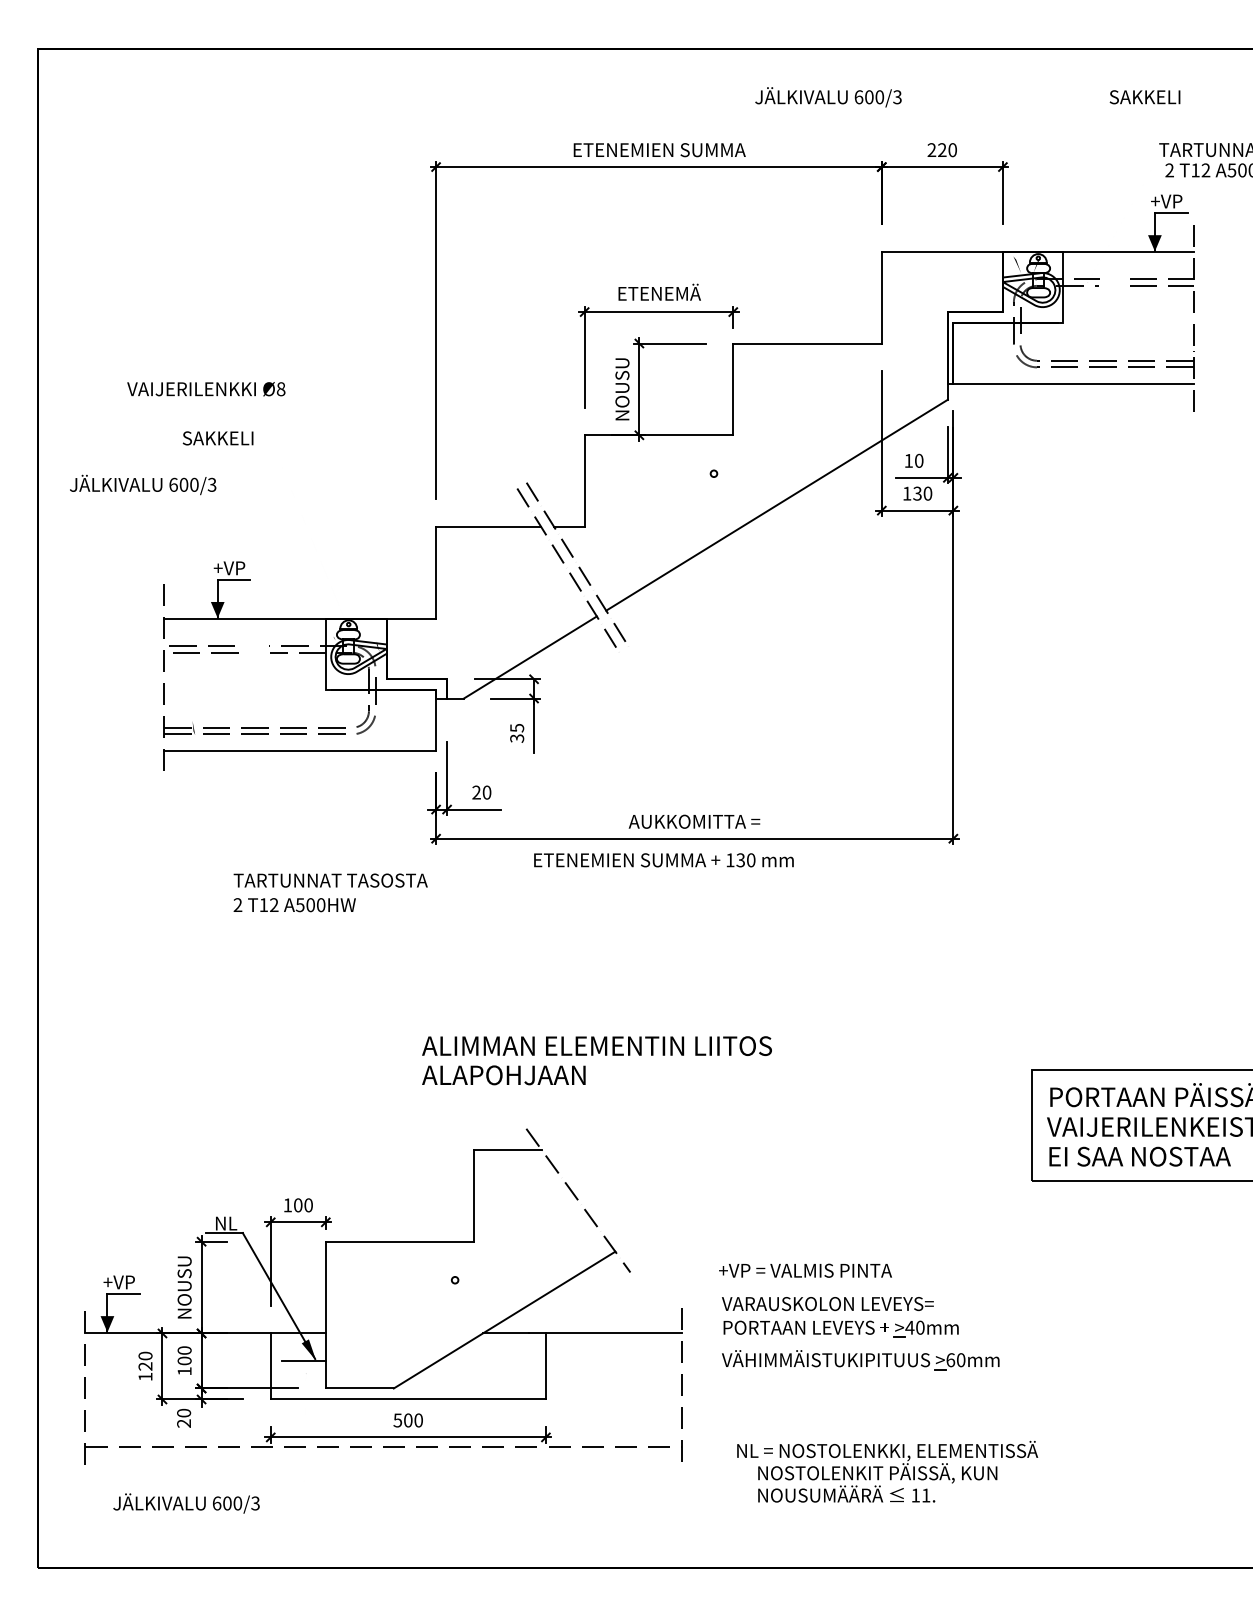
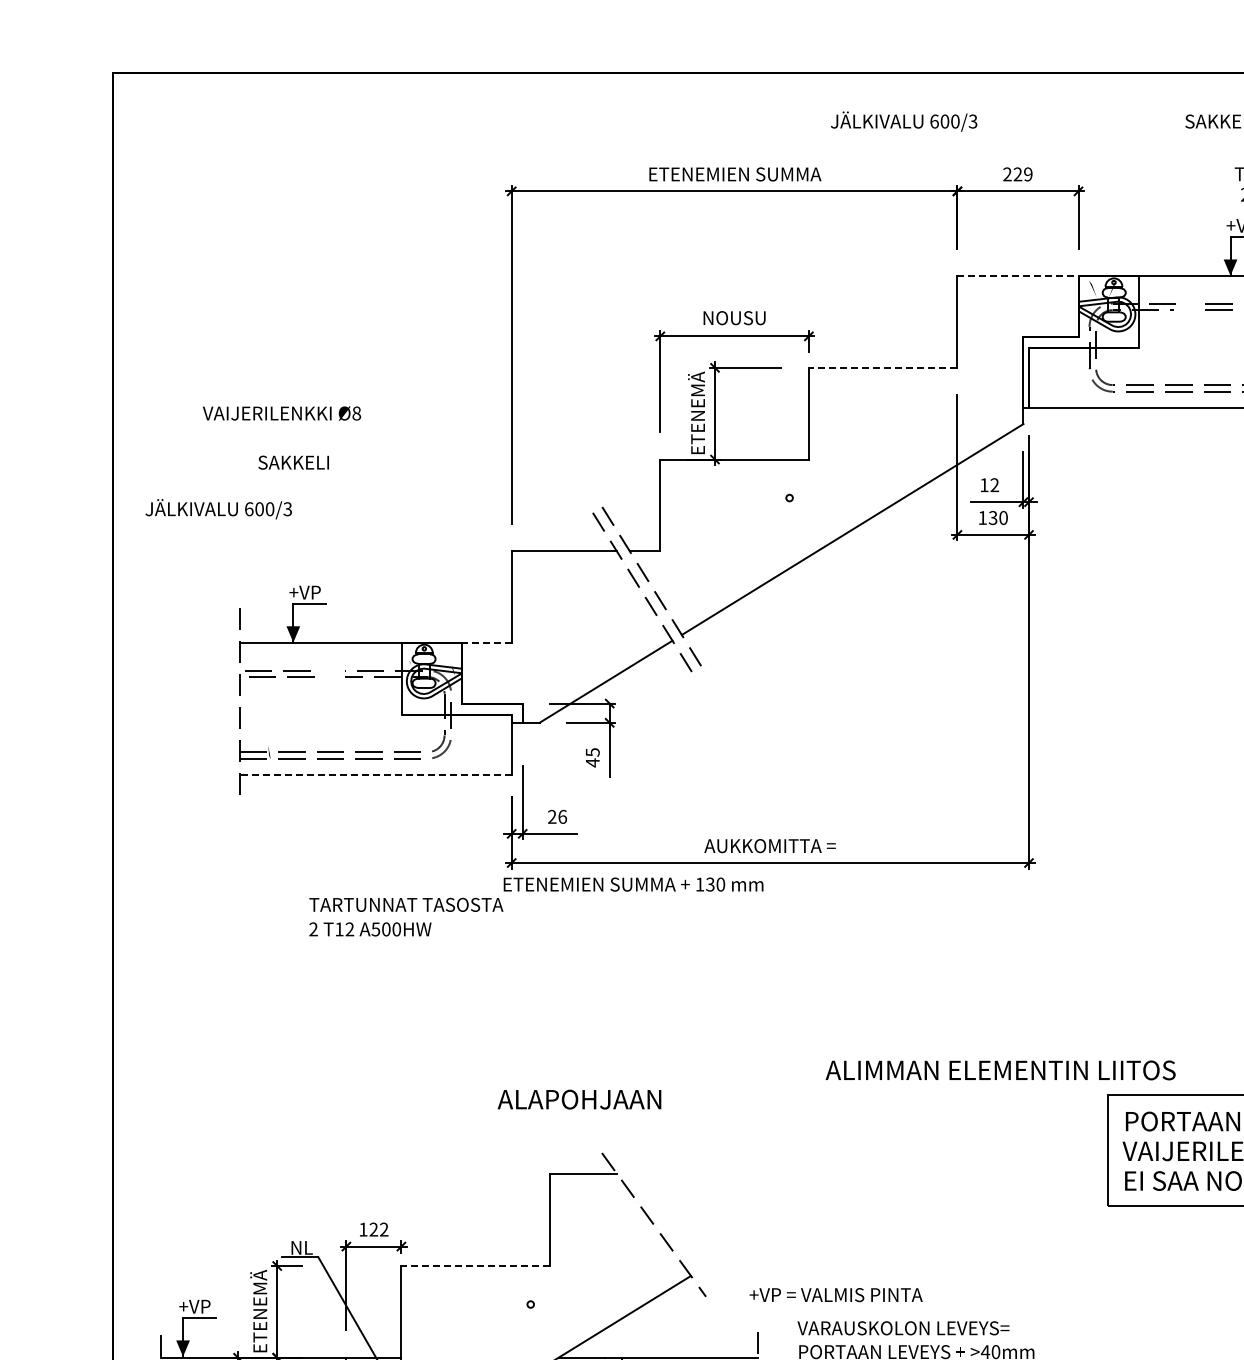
text: (952, 150) -> (1028, 174), 220 -> 229
line: (942, 251) -> (1018, 275), solid -> dashed
text: (659, 291) -> (735, 315), ETENEMÄ -> NOUSU
line: (807, 343) -> (883, 367), solid -> dashed
text: (620, 388) -> (696, 412), NOUSU -> ETENEMÄ
text: (919, 460) -> (995, 484), 10 -> 12
line: (411, 618) -> (487, 642), solid -> dashed
text: (517, 738) -> (593, 762), 35 -> 45
line: (299, 750) -> (375, 774), solid -> dashed
text: (486, 792) -> (562, 816), 20 -> 26
text: (663, 860) -> (633, 884), moved
text: (596, 1045) -> (1000, 1069), moved
text: (303, 1205) -> (379, 1229), 100 -> 122
line: (399, 1241) -> (475, 1265), solid -> dashed
text: (805, 1270) -> (836, 1294), moved
text: (182, 1286) -> (258, 1310), NOUSU -> ETENEMÄ

